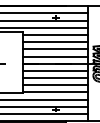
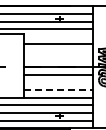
line: (55, 34) -> (58, 36), removed
line: (55, 49) -> (58, 52), removed
line: (55, 56) -> (58, 59), removed
line: (55, 78) -> (58, 82), removed
line: (56, 85) -> (59, 90), solid -> dashed

